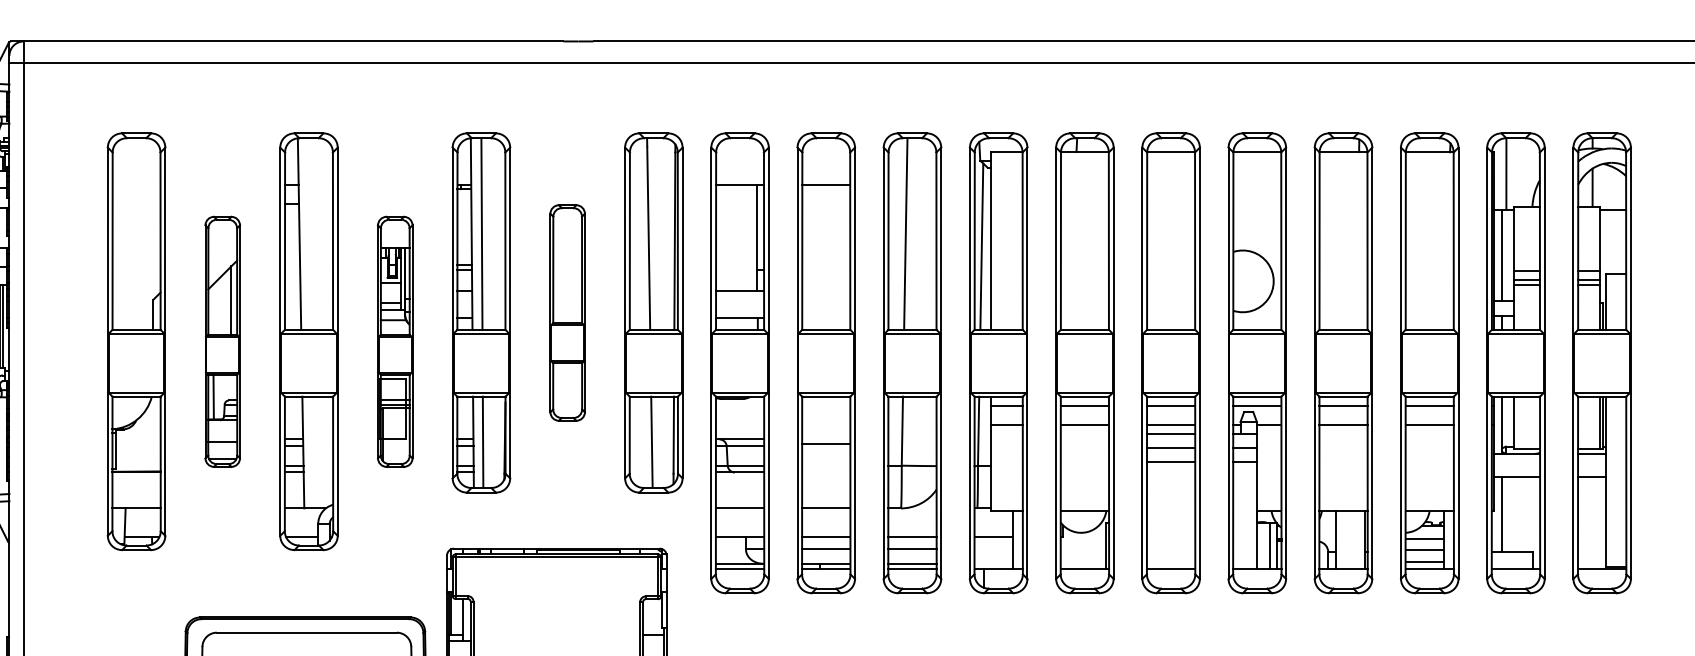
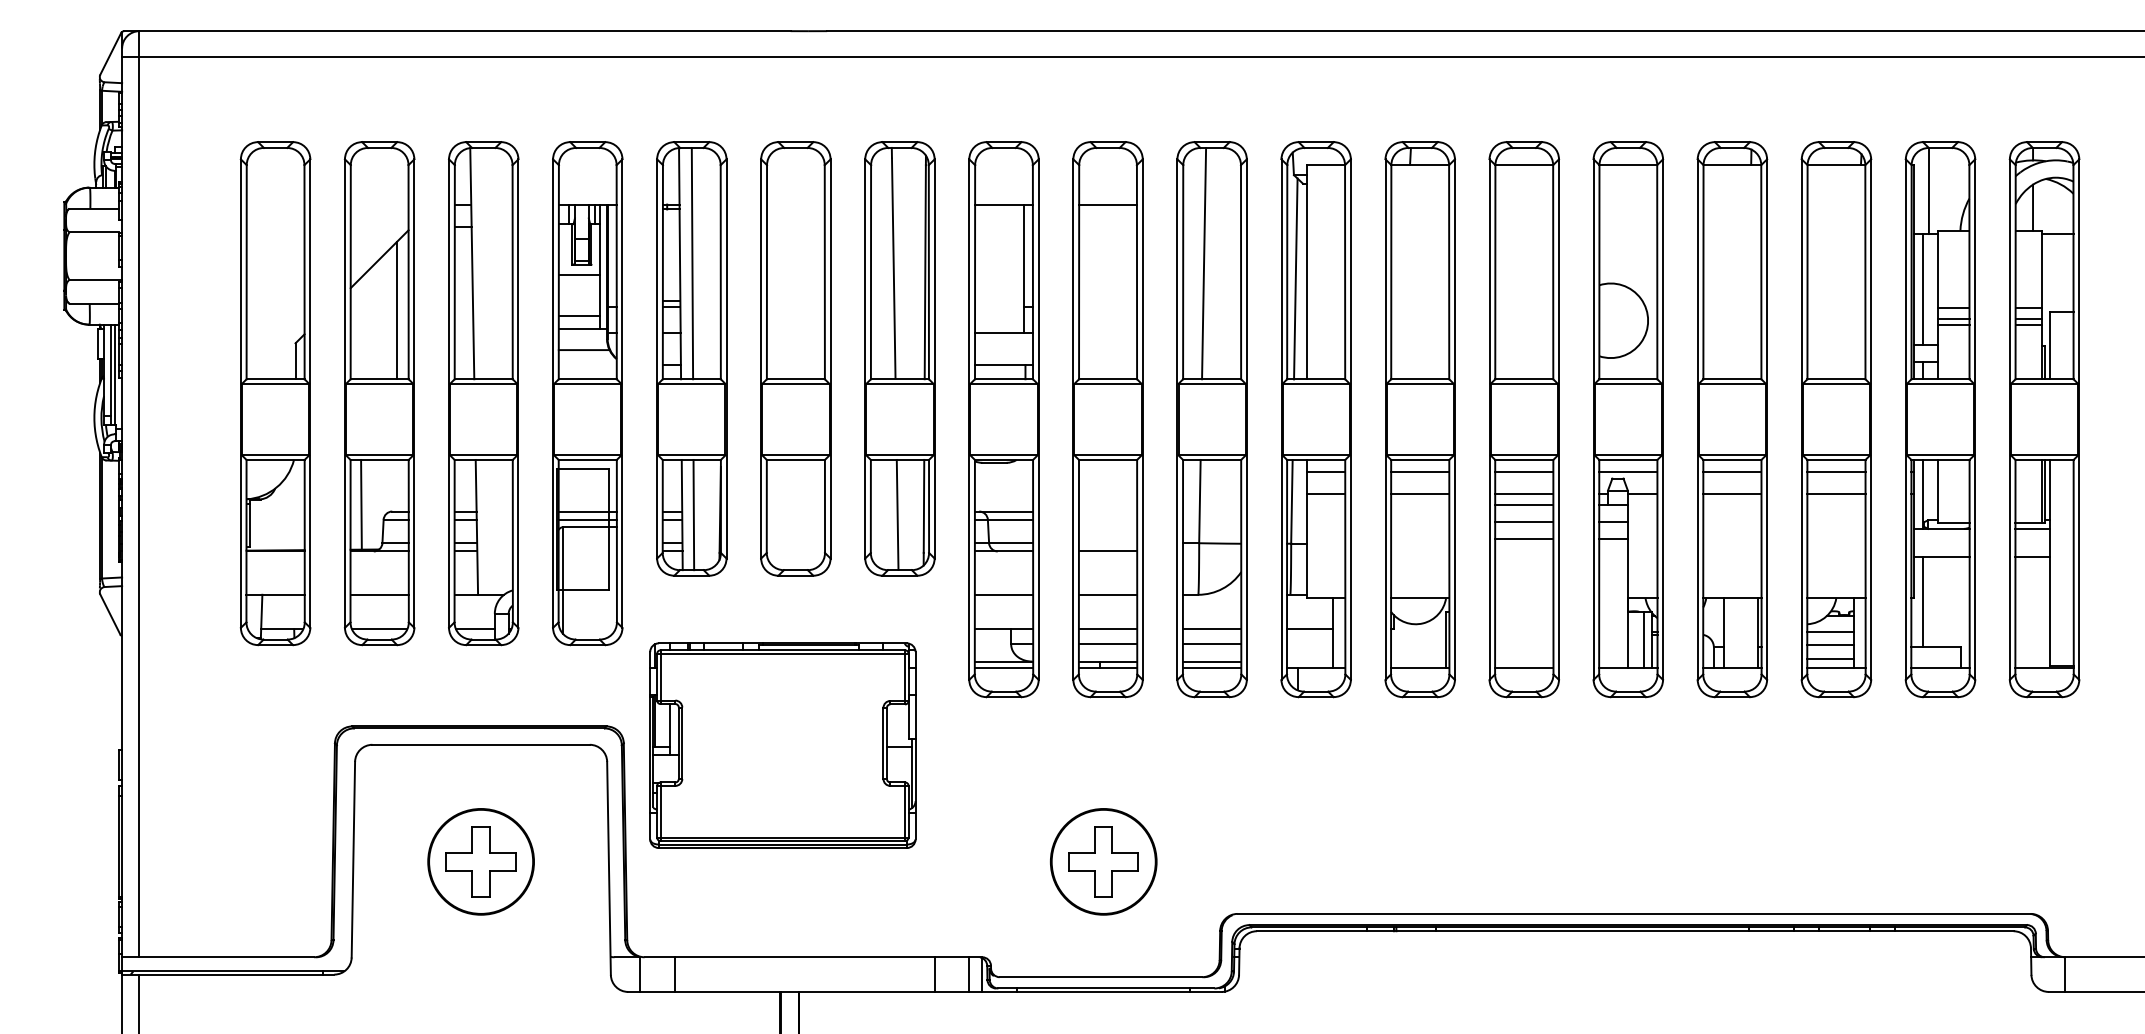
part: (567, 312) -> (795, 358), size x1.67
part: (222, 341) -> (379, 393), size x1.67
part: (394, 341) -> (587, 393), size x1.67
line: (825, 444) -> (1107, 551), moved

